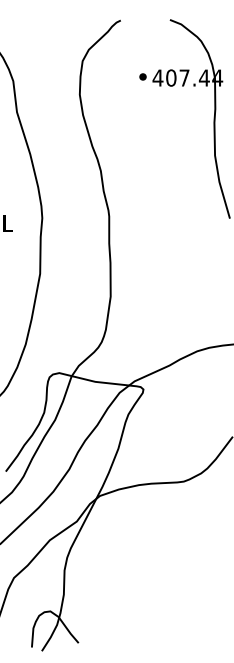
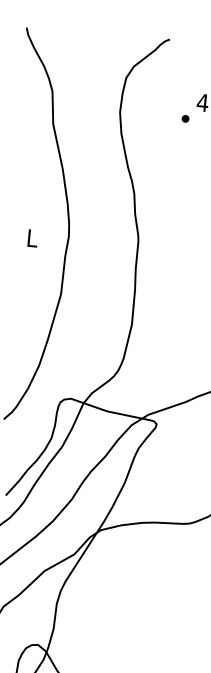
part: (142, 76) -> (185, 118), moved

